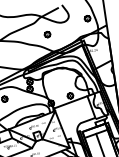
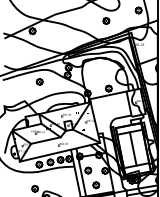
part: (47, 34) -> (106, 20), moved

